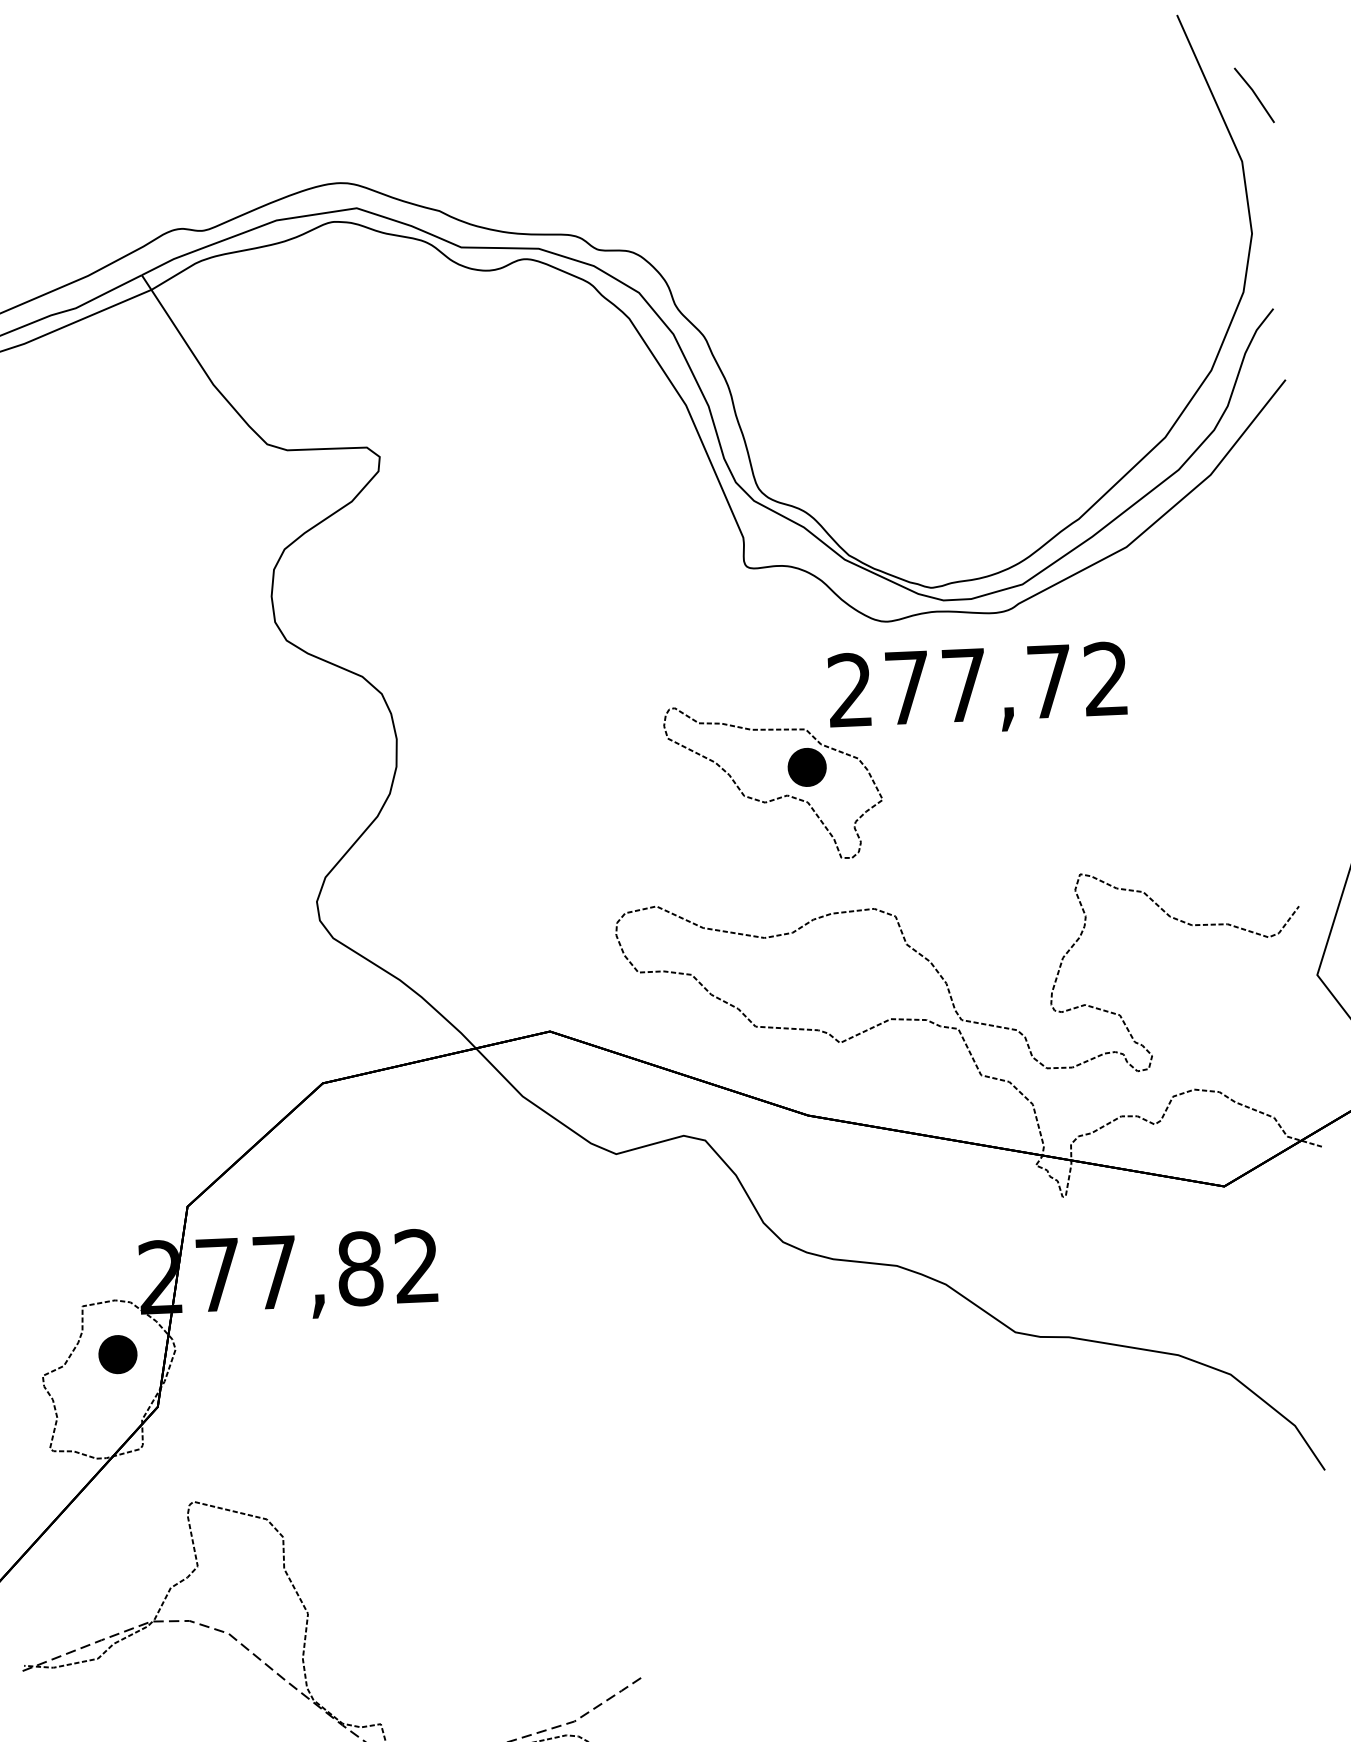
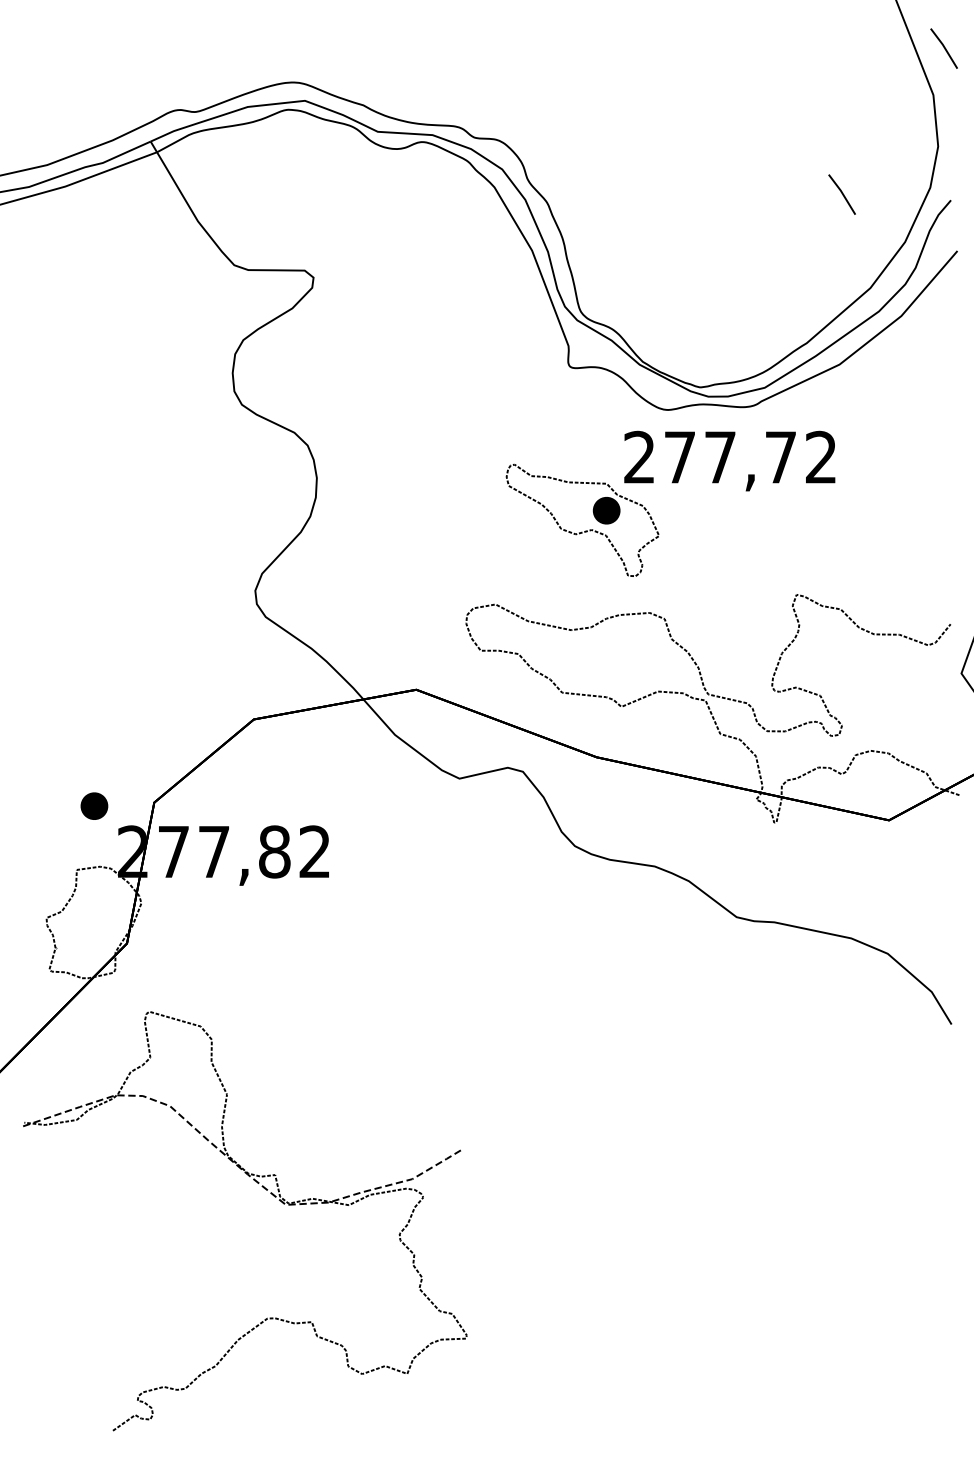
line: (1118, 305) -> (841, 193), added
part: (118, 1353) -> (94, 805), moved

